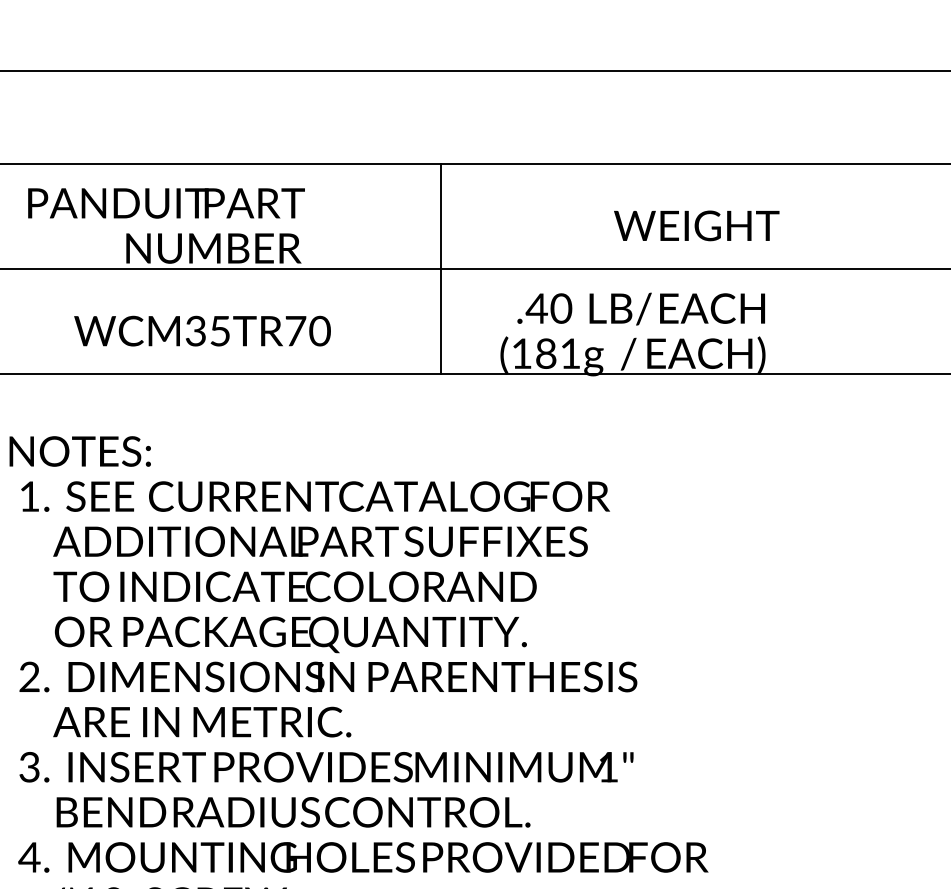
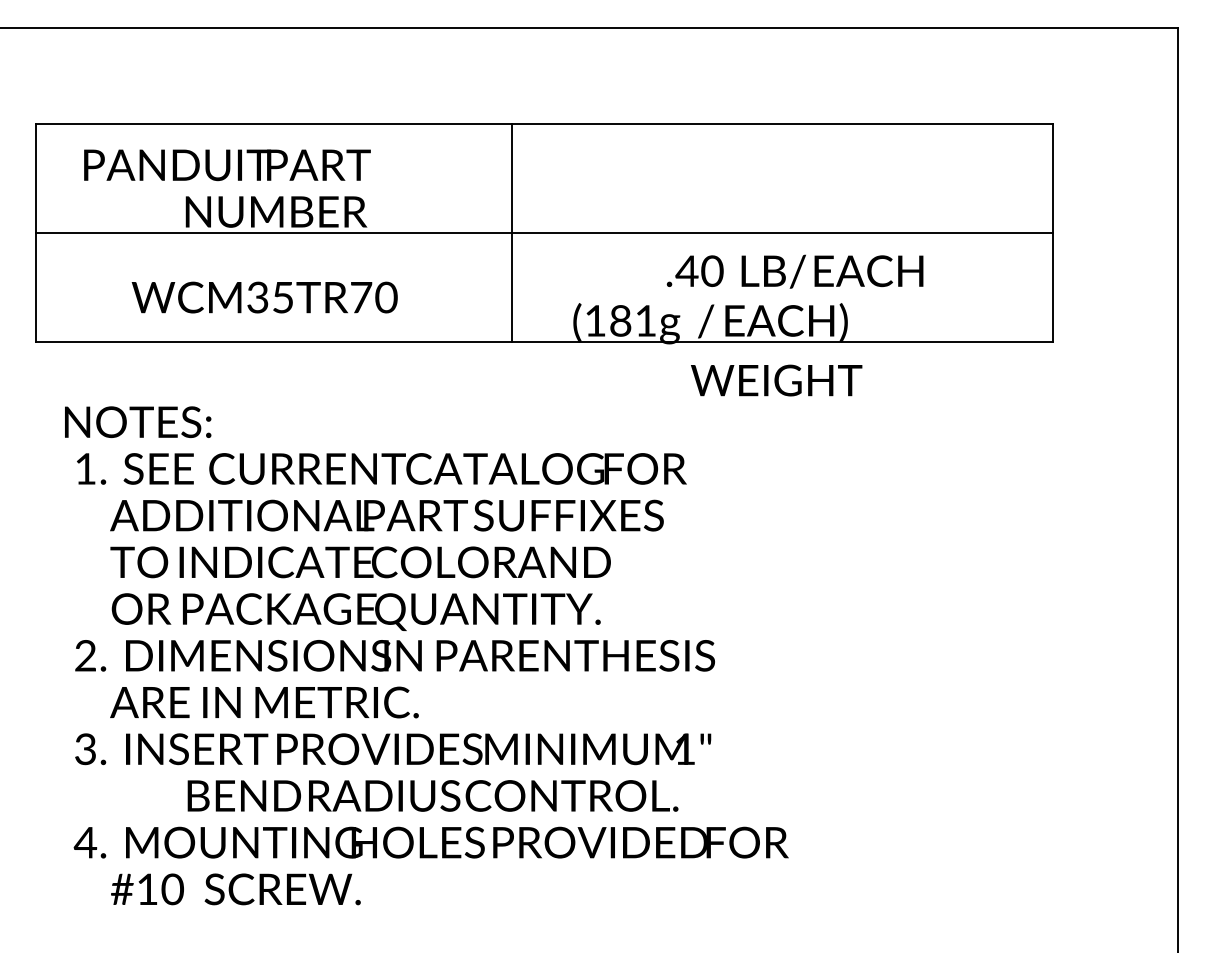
text: (696, 225) -> (776, 380), moved
text: (640, 308) -> (794, 271), moved
text: (293, 811) -> (432, 795), moved

